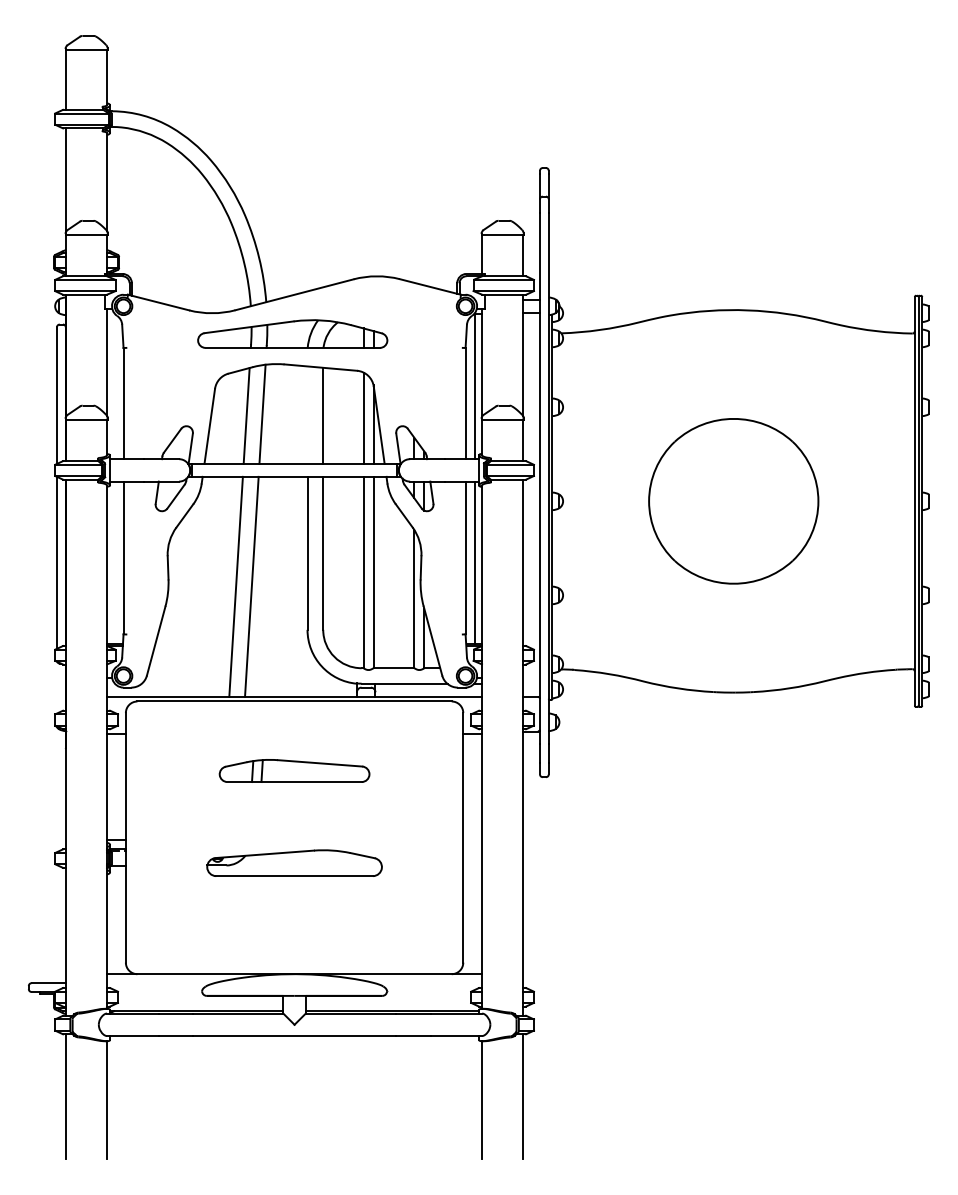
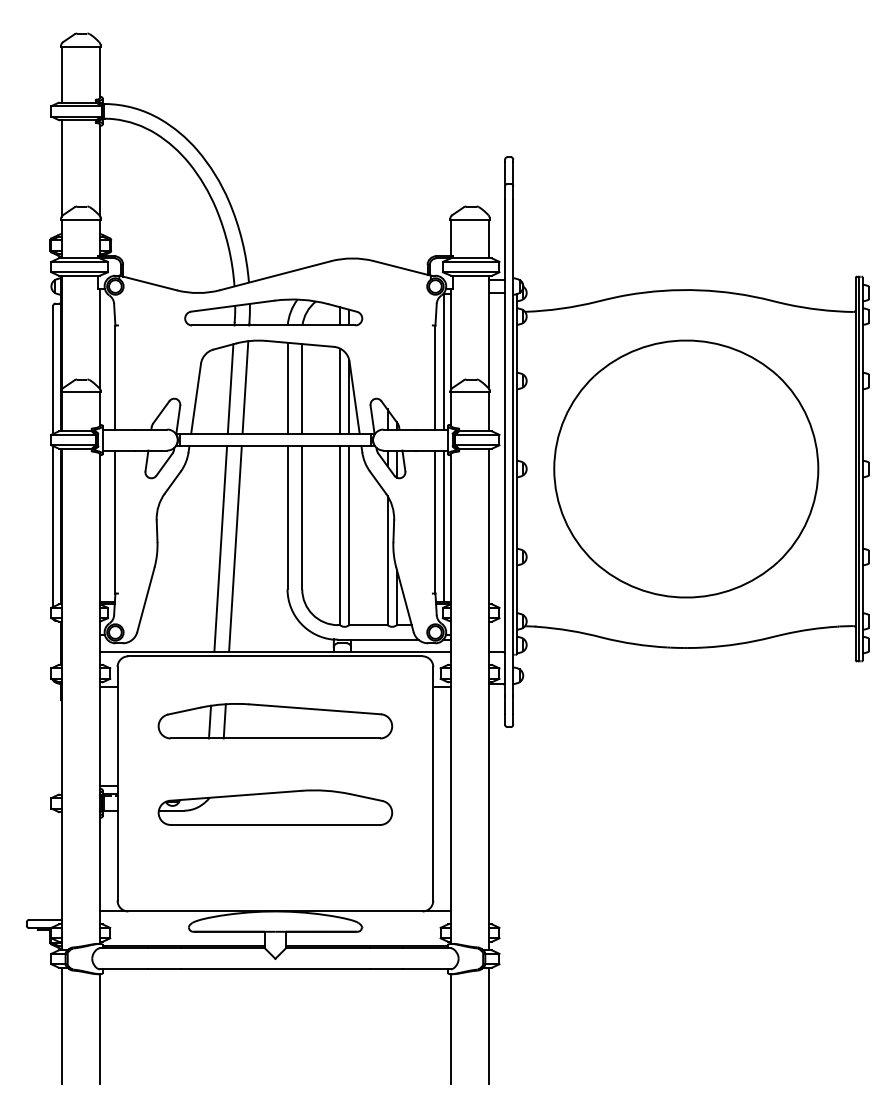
line: (307, 415) -> (287, 388), added
part: (733, 500) -> (686, 468), size x1.67
part: (294, 771) -> (275, 721), size x1.67
part: (294, 863) -> (275, 807), size x1.43

